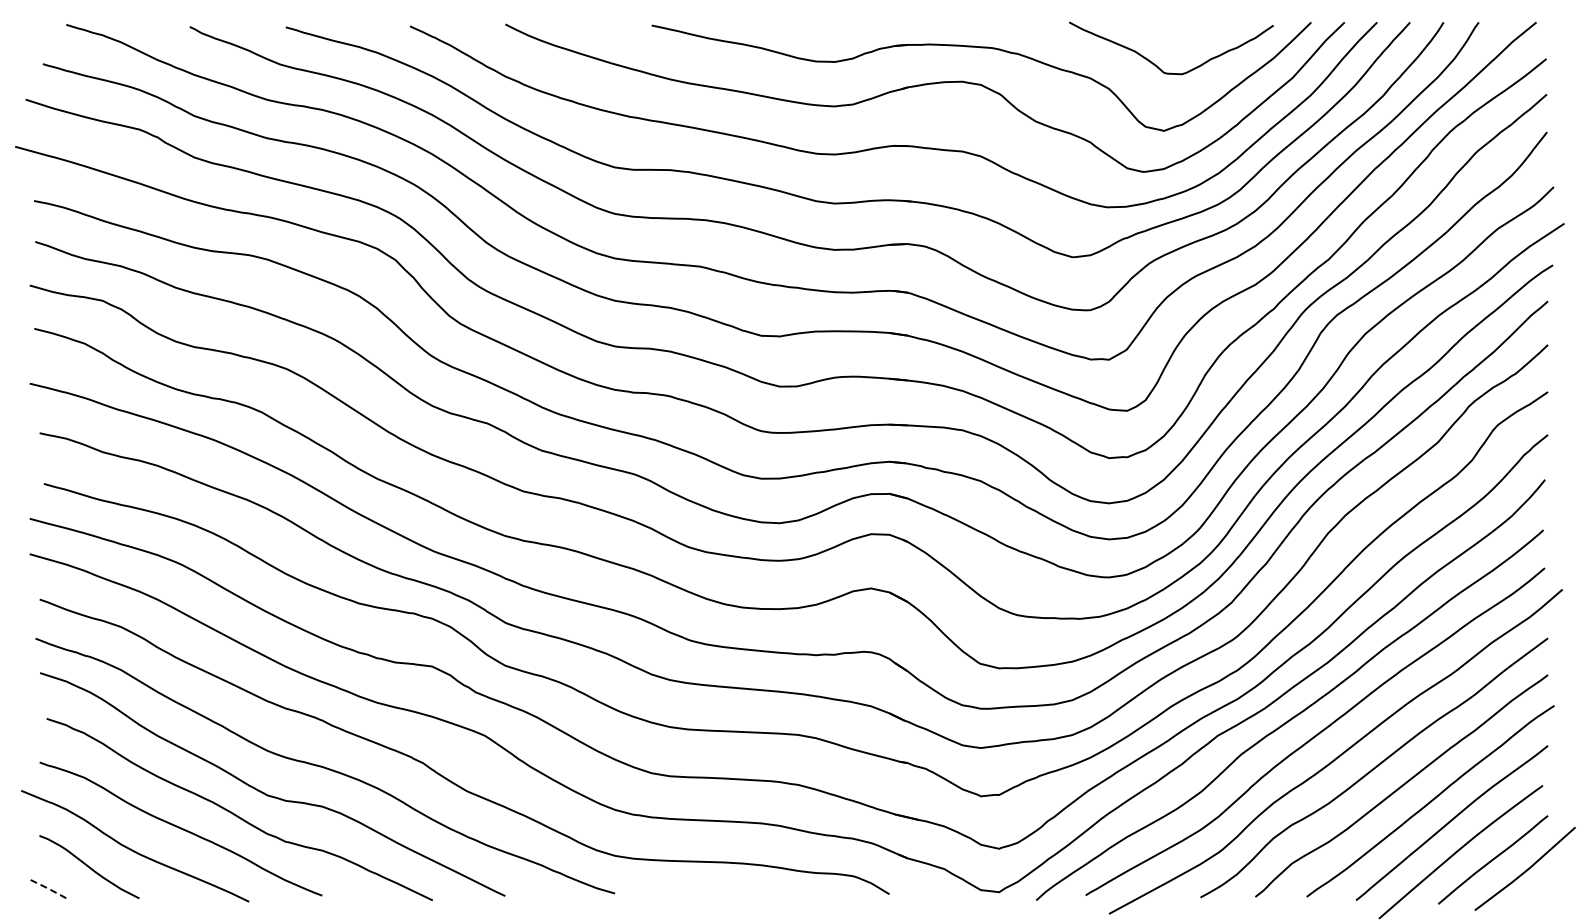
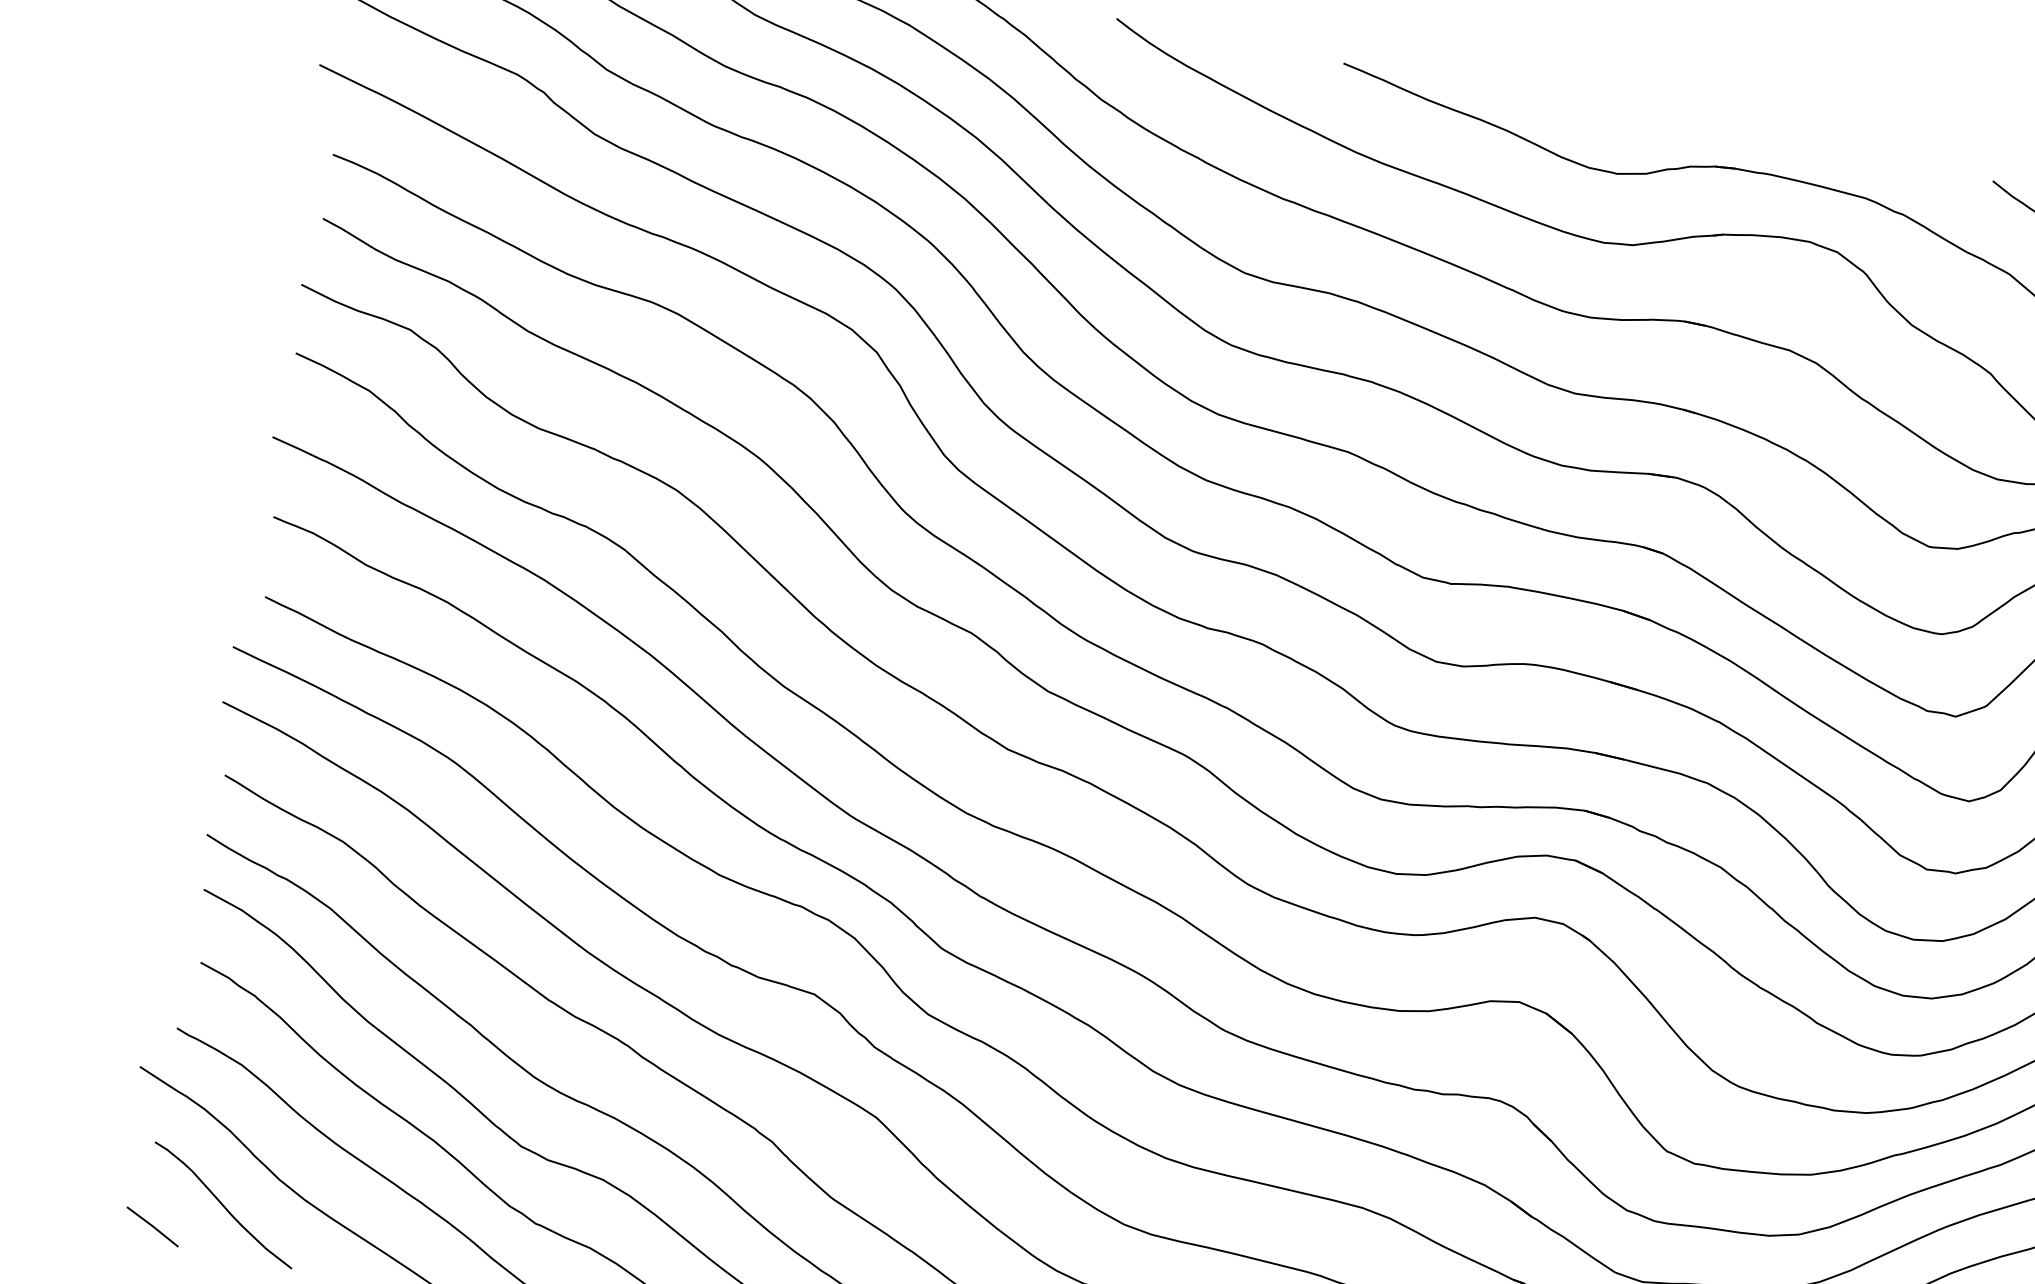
line: (47, 888) -> (152, 1226), dashed -> solid

